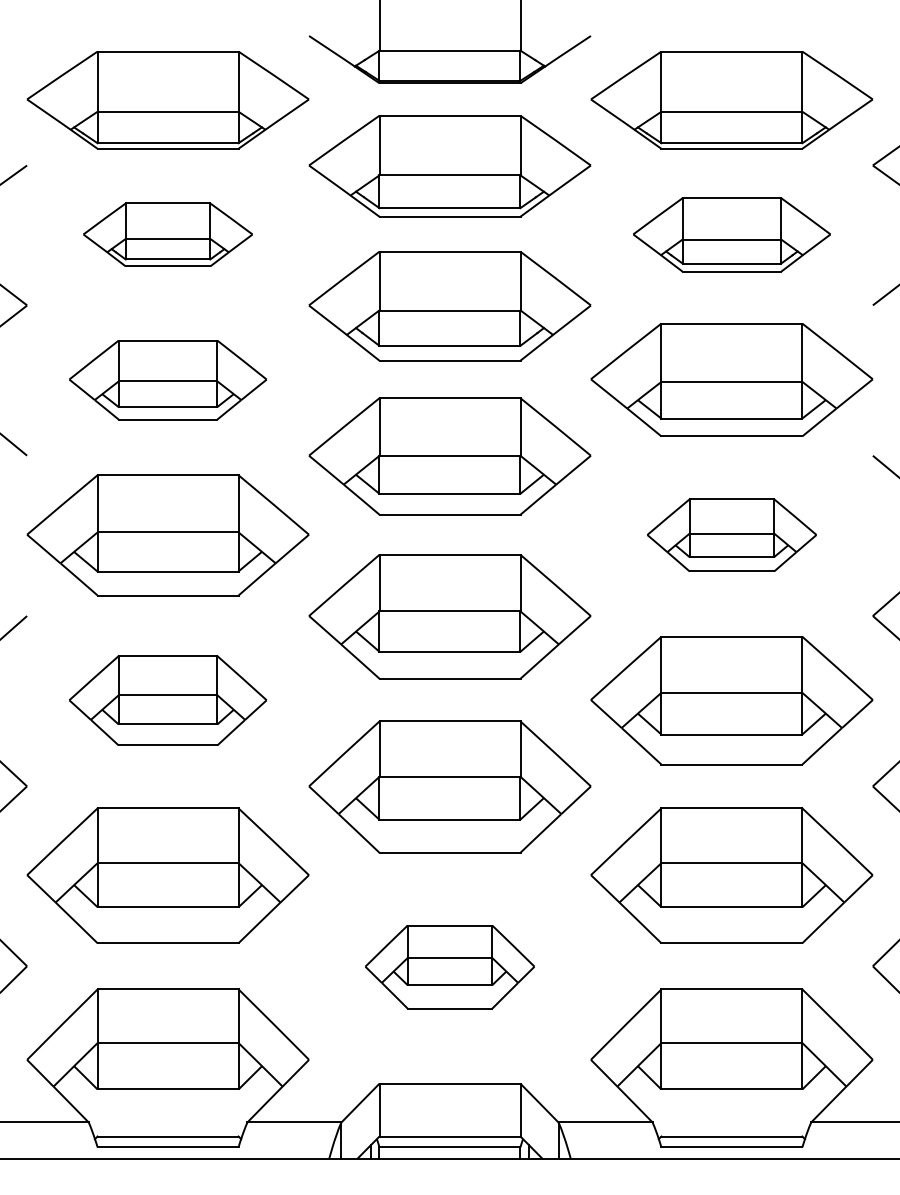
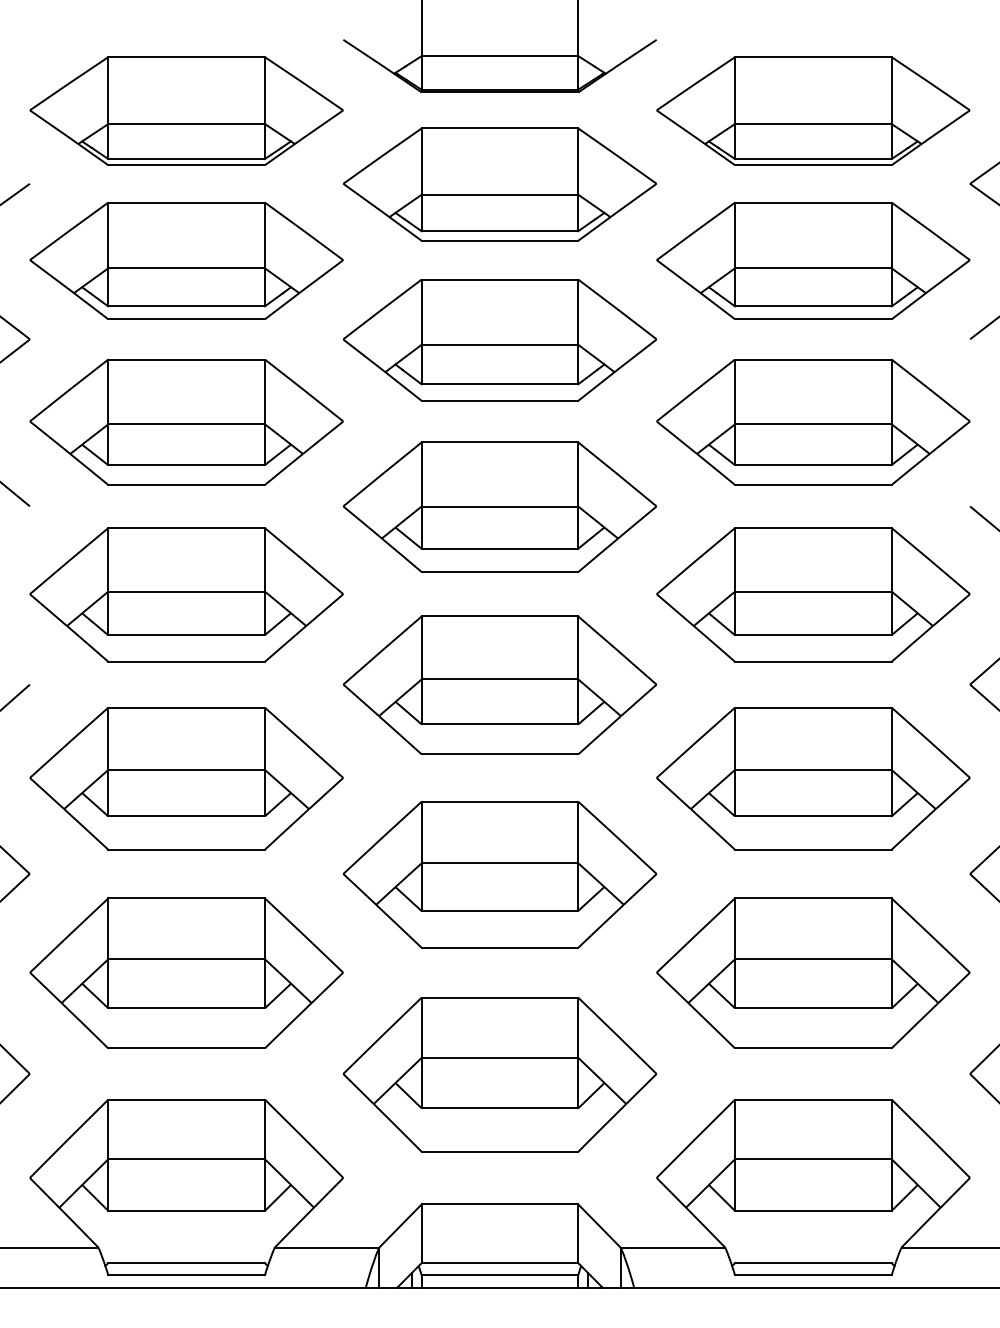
part: (167, 234) -> (186, 260), size x1.67
part: (732, 234) -> (813, 260), size x1.43
part: (167, 380) -> (186, 422), size x1.43
part: (732, 534) -> (813, 594), size x1.67
part: (167, 700) -> (186, 778), size x1.43
part: (449, 966) -> (499, 1074), size x1.67

